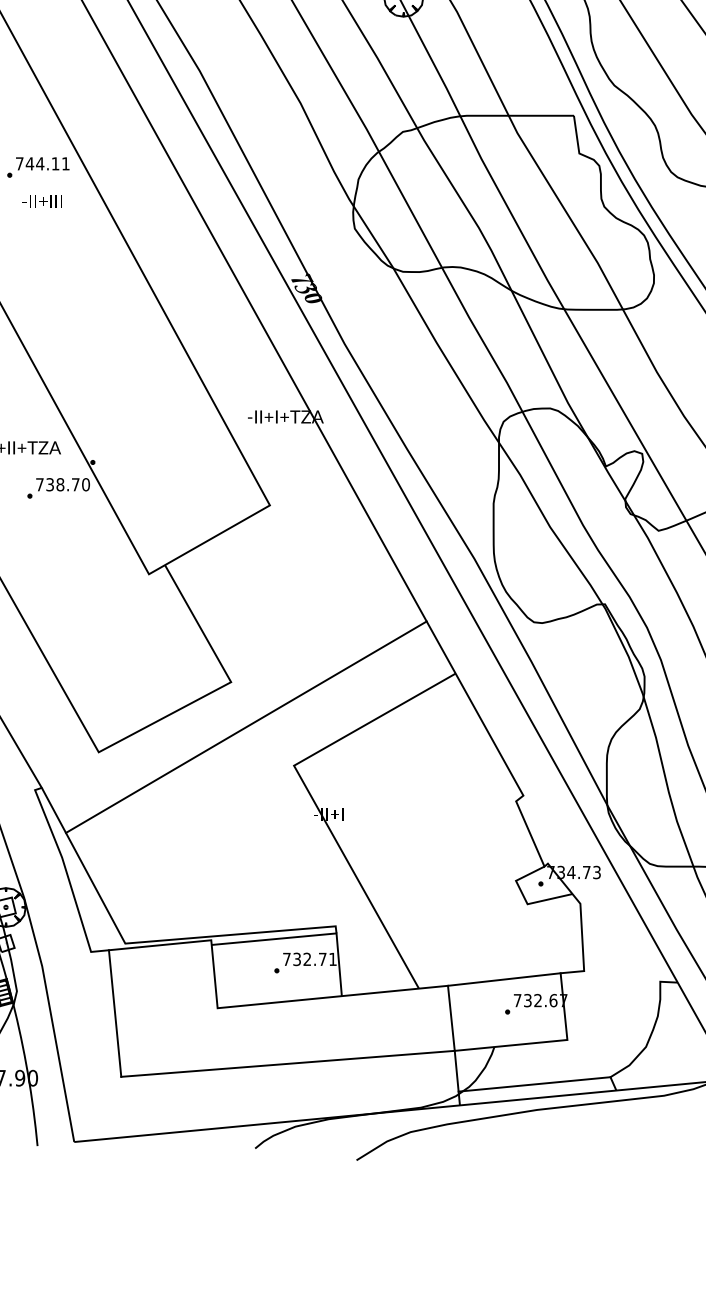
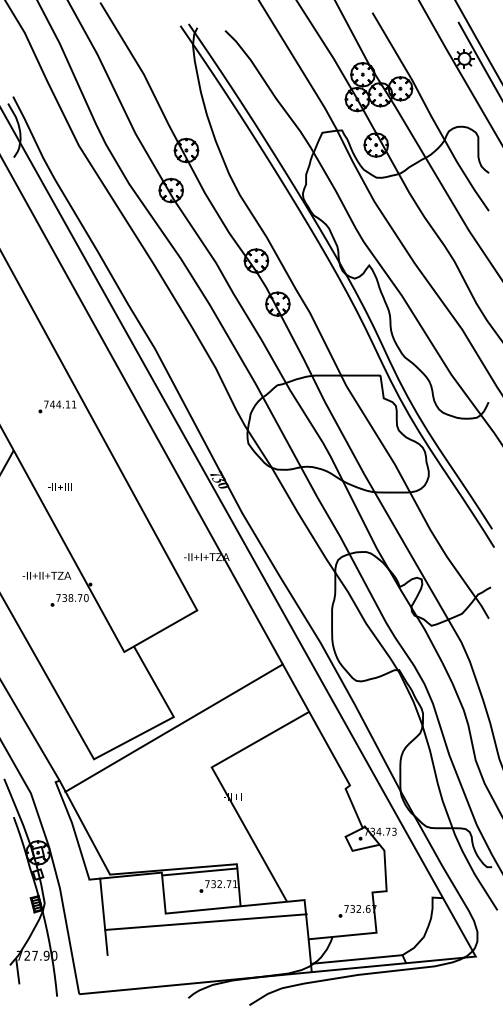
text: (41, 200) -> (59, 486), moved
line: (245, 726) -> (173, 727), moved
line: (504, 979) -> (338, 896), removed
line: (286, 1062) -> (205, 921), moved

